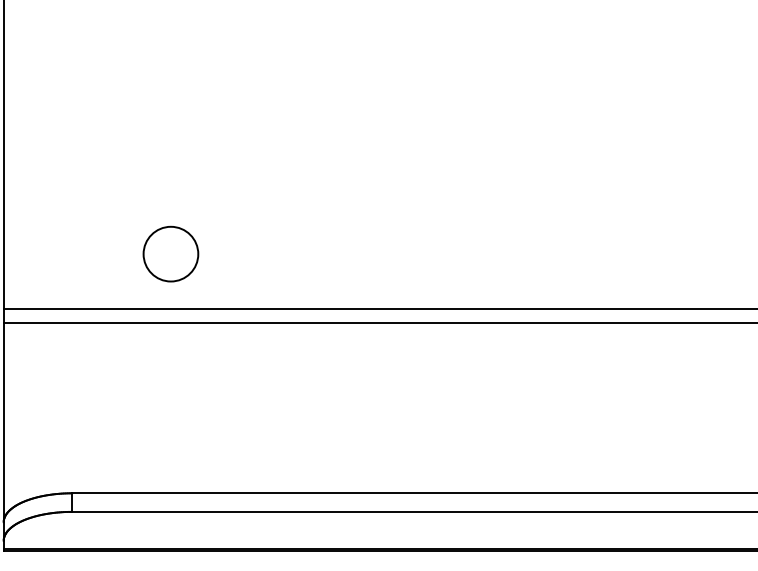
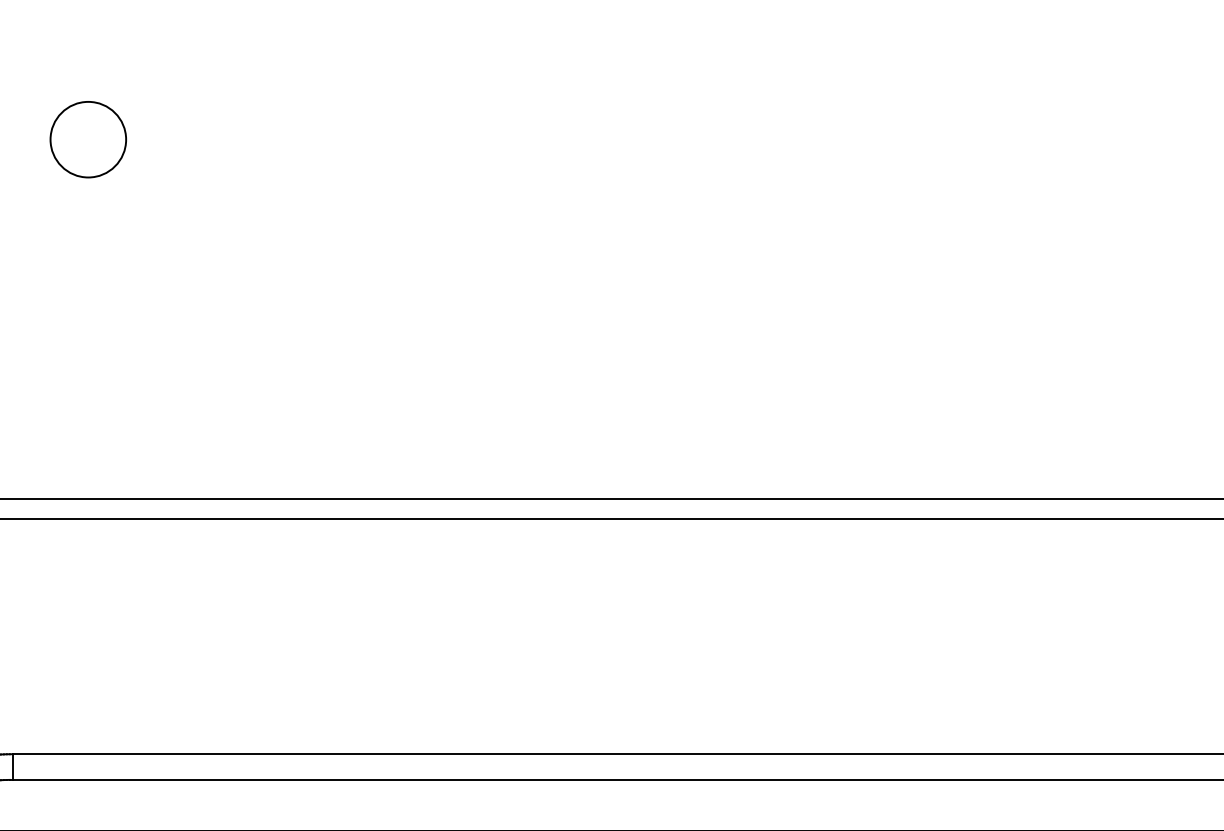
circle: (170, 254) -> (87, 139), moved

